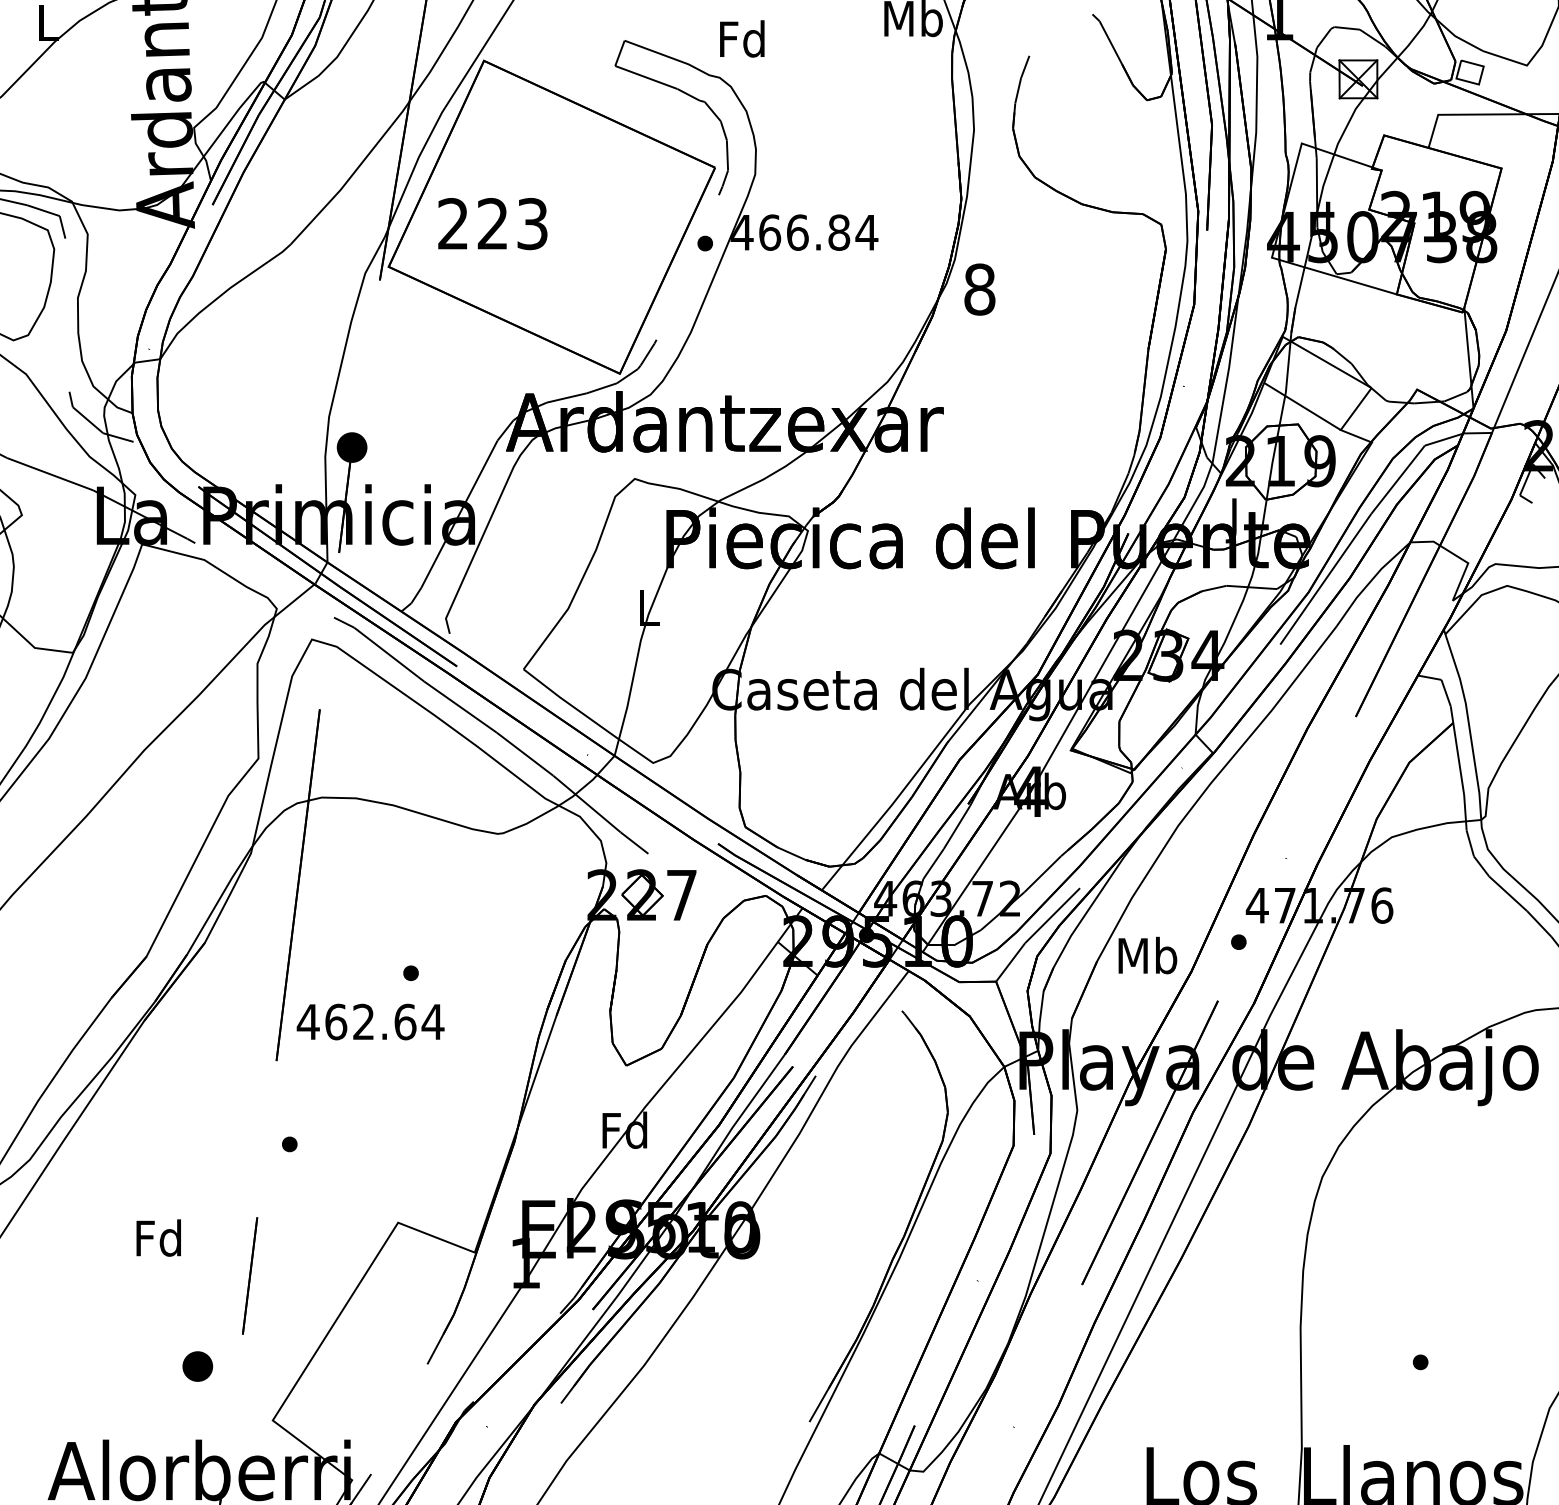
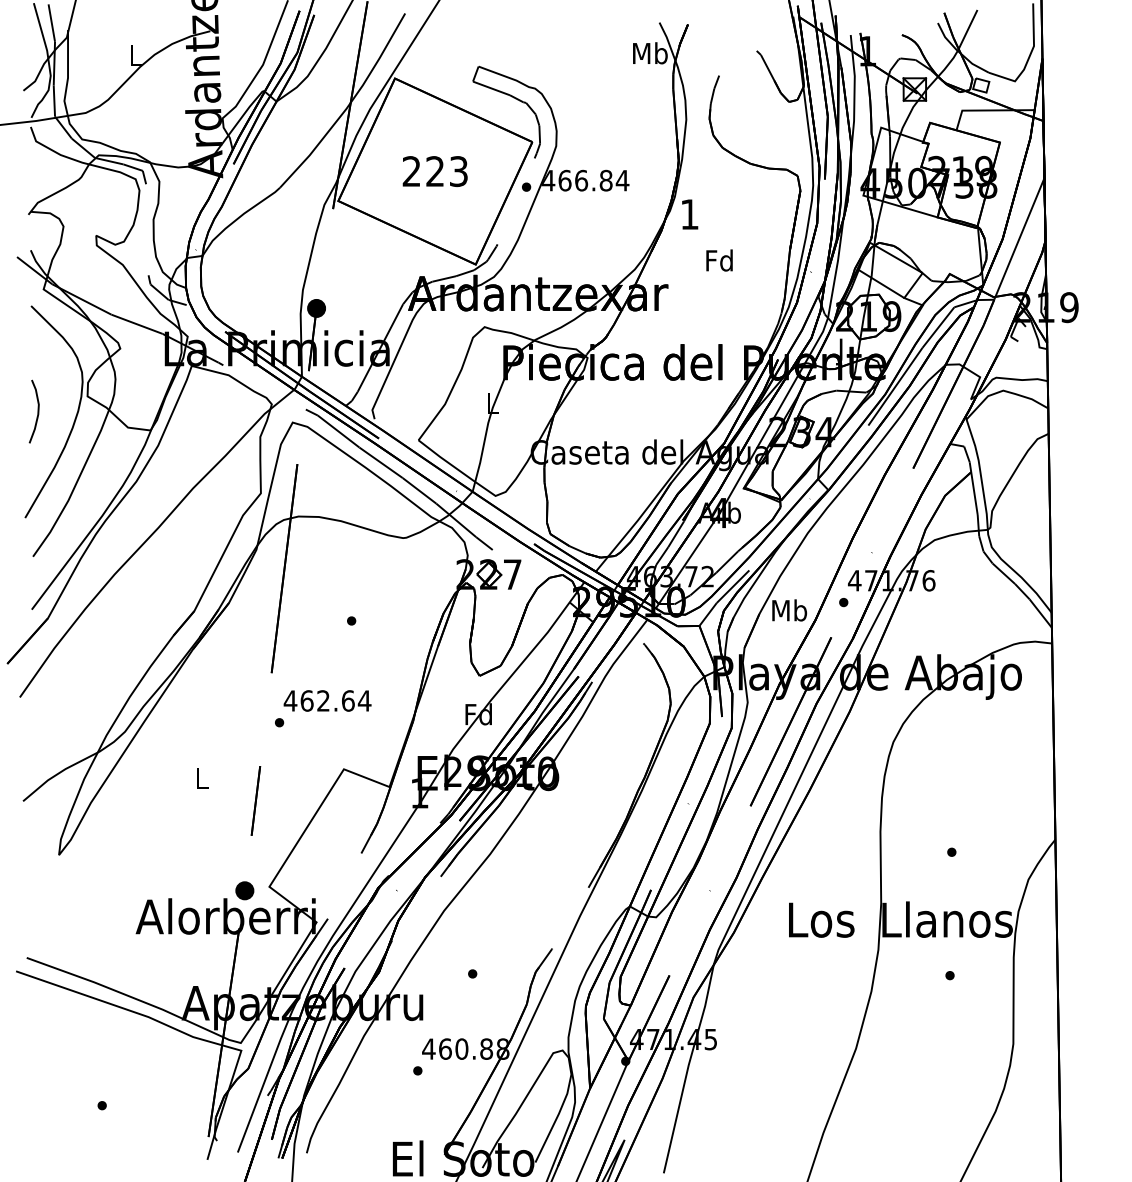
text: (742, 38) -> (719, 260), moved
text: (491, 223) -> (434, 171), moved
text: (979, 289) -> (689, 214), 8 -> 1
text: (370, 1021) -> (327, 700), moved
text: (158, 1238) -> (201, 778), Fd -> L
part: (197, 1366) -> (244, 890), moved

